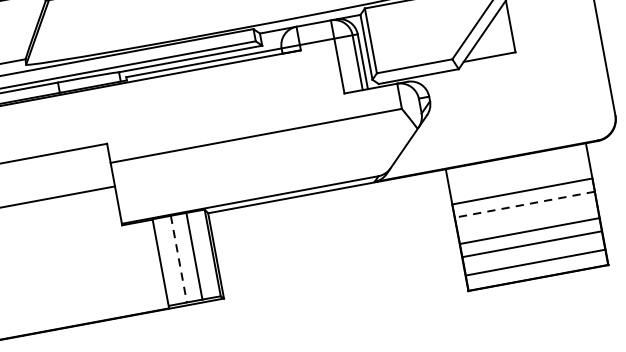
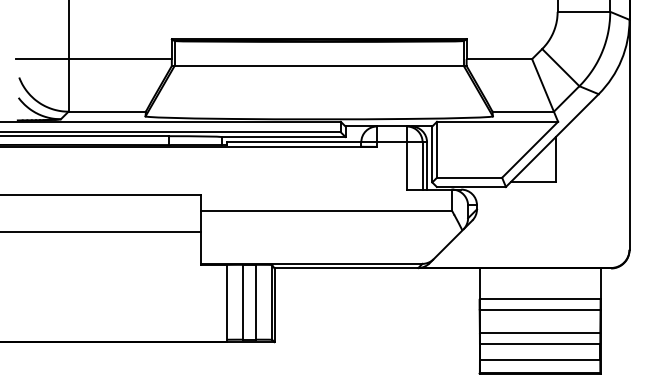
line: (524, 205) -> (539, 310), dashed -> solid
line: (178, 259) -> (242, 302), dashed -> solid

